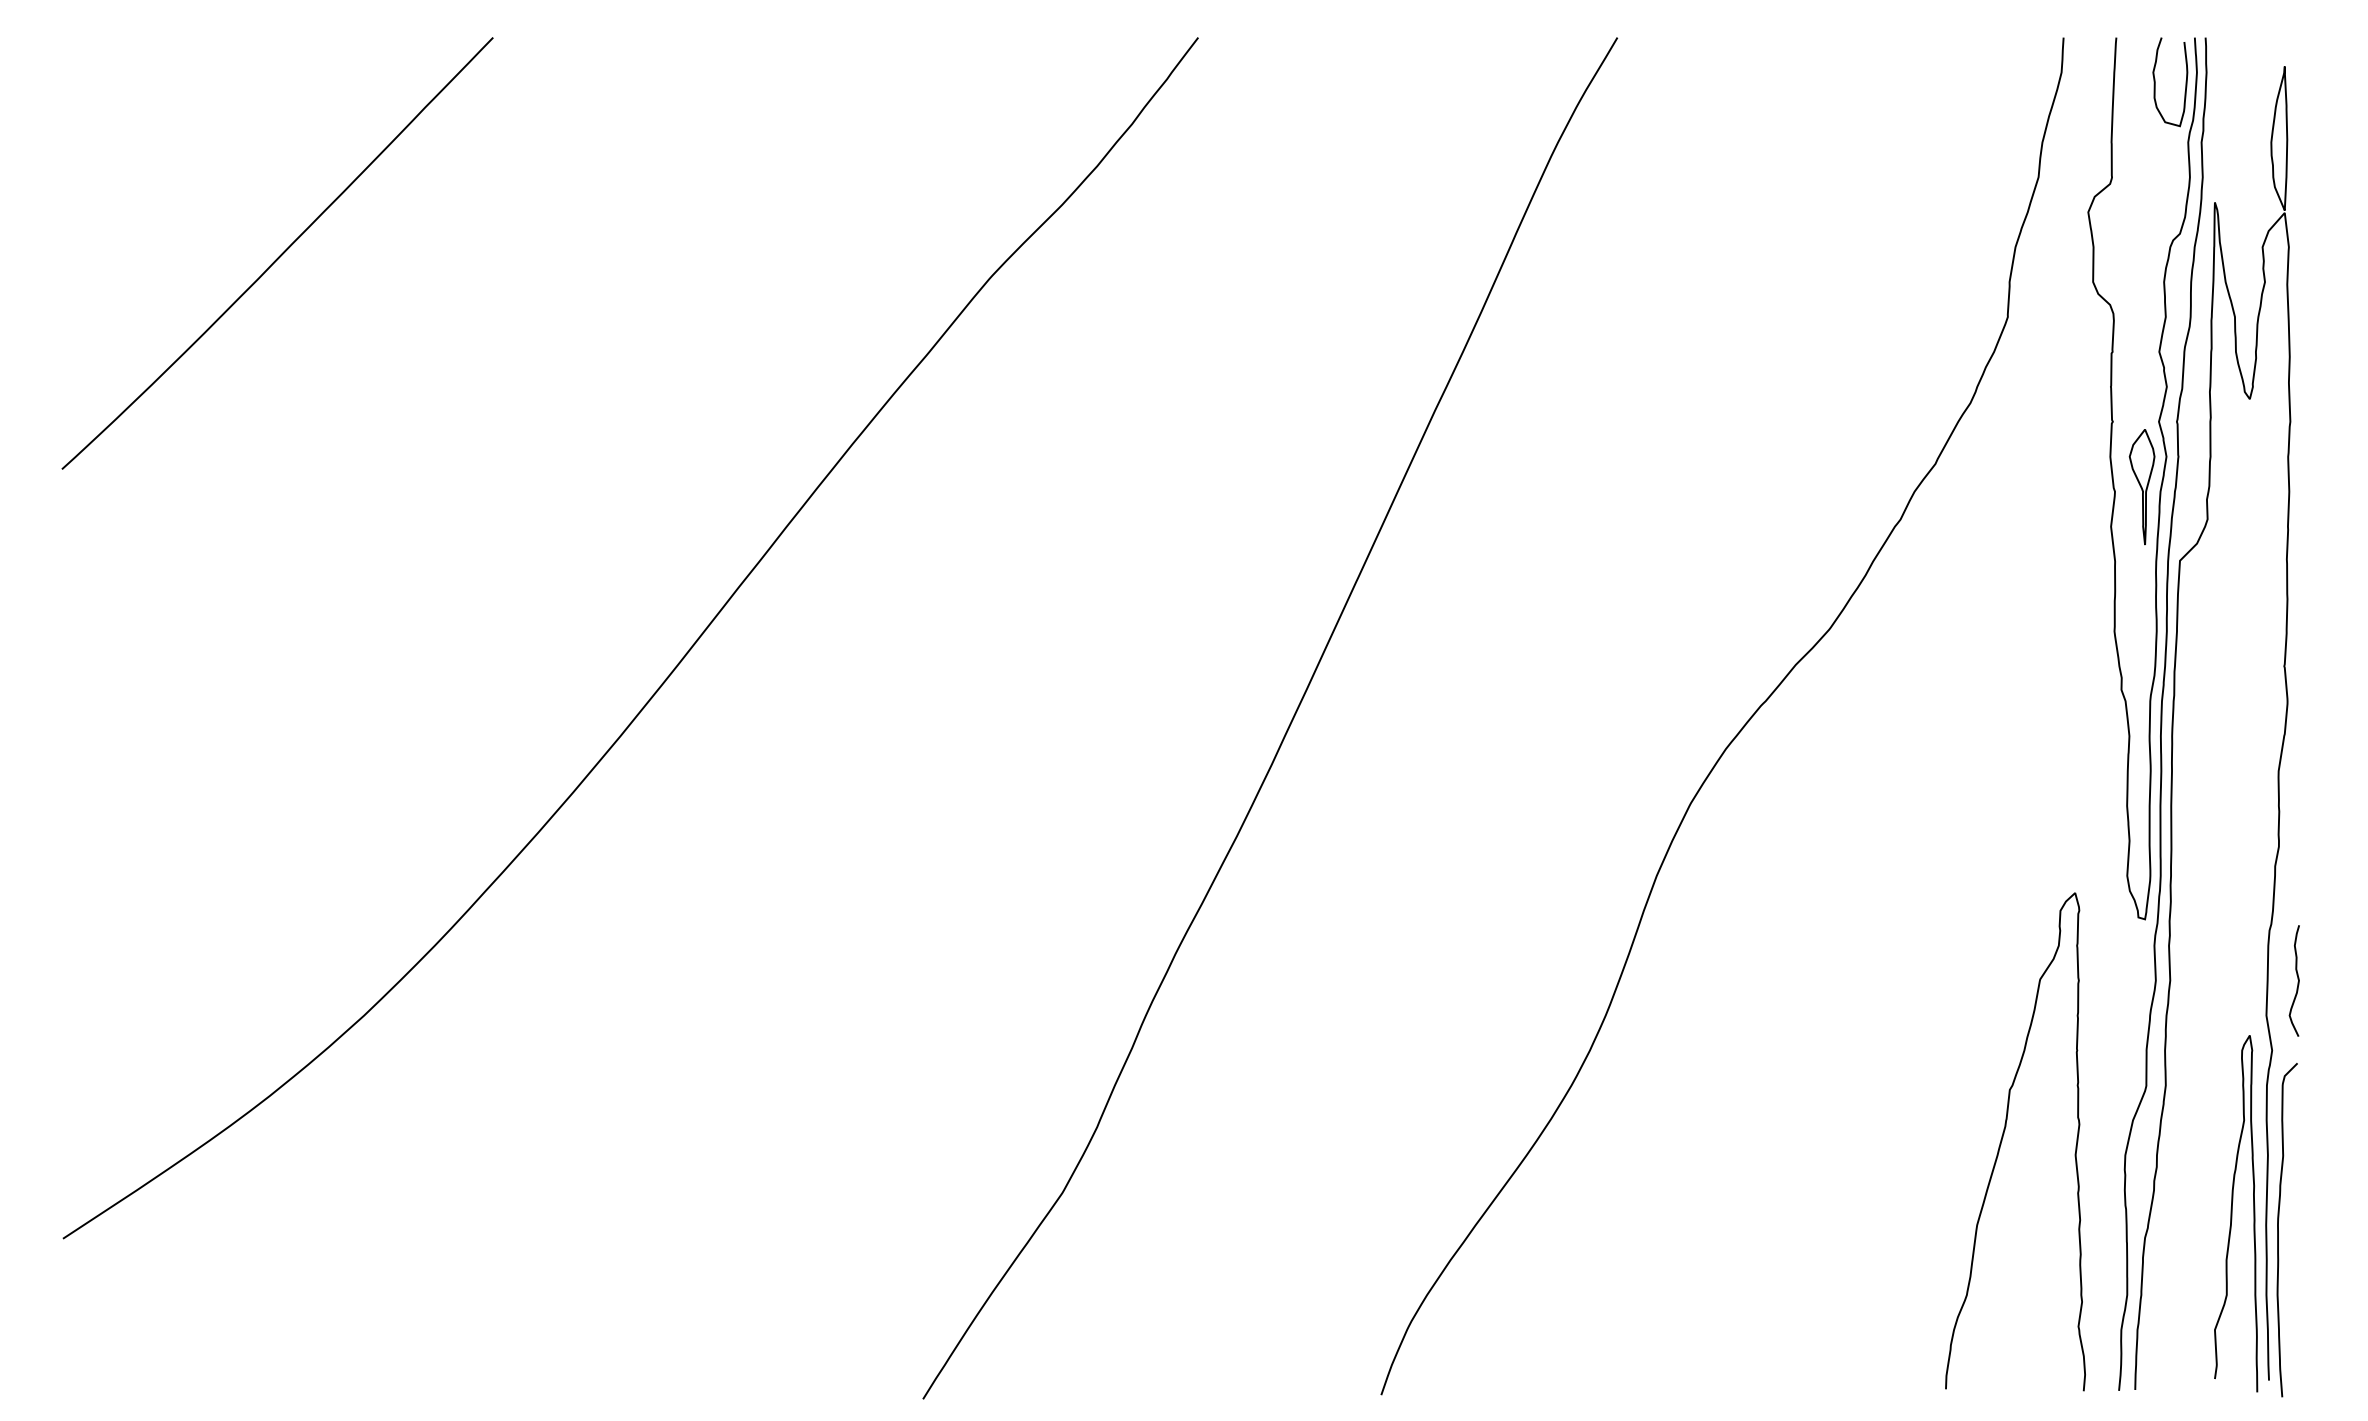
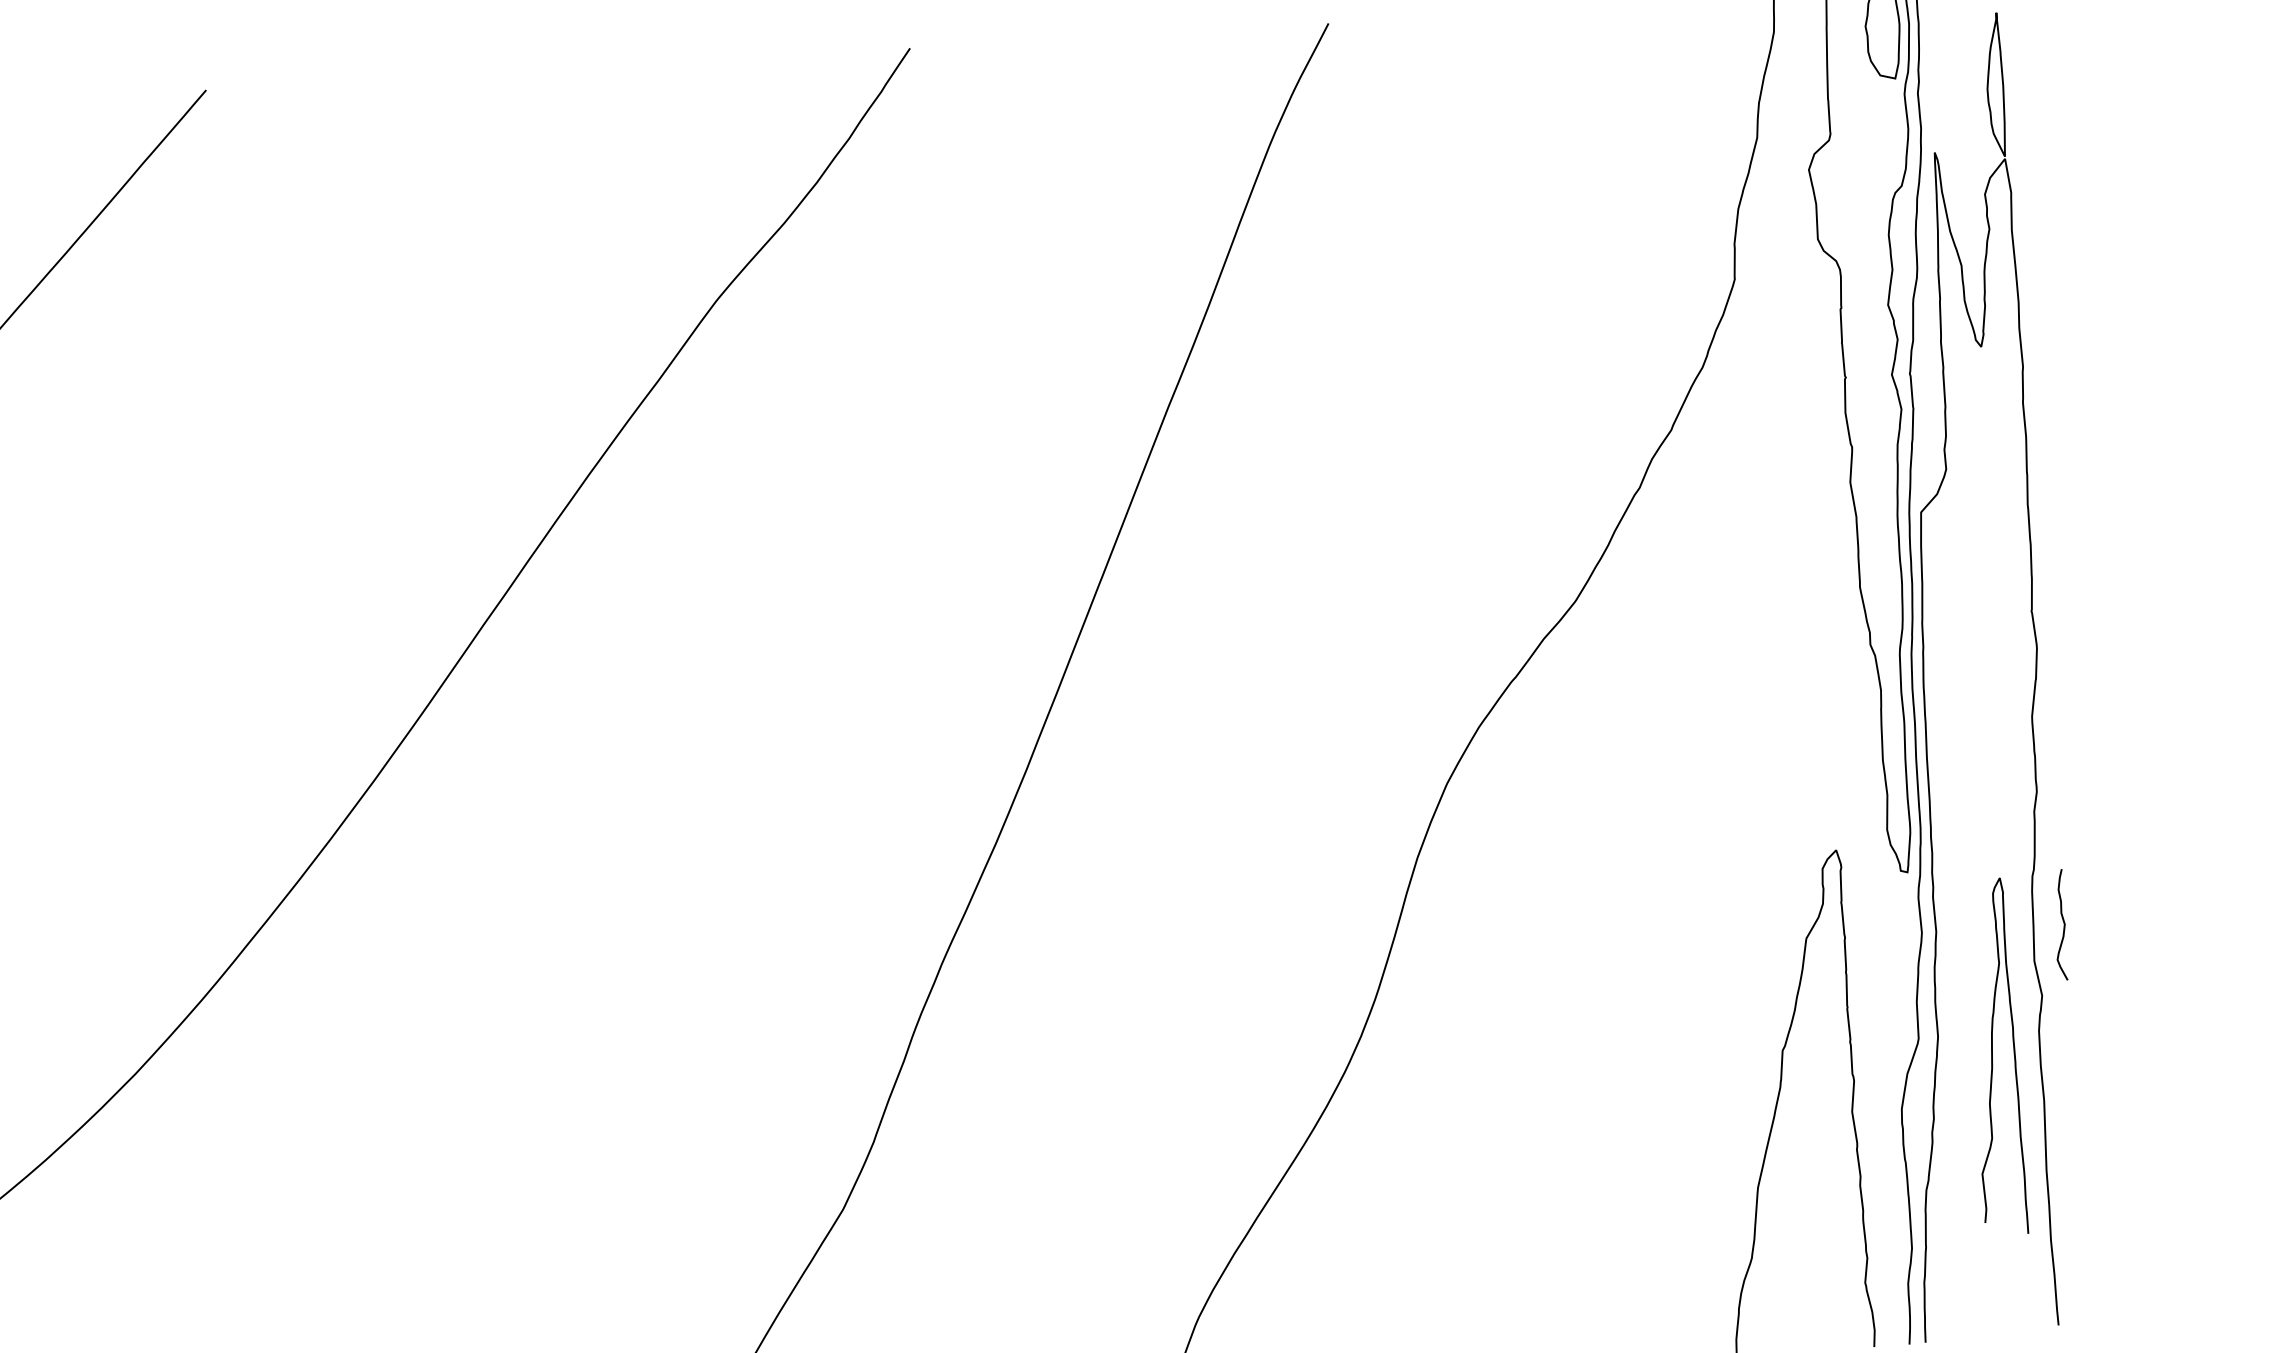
part: (2141, 487) -> (1878, 441), removed
curve: (2232, 1213) -> (1993, 1056), moved
curve: (2278, 1230) -> (2059, 1175), removed

